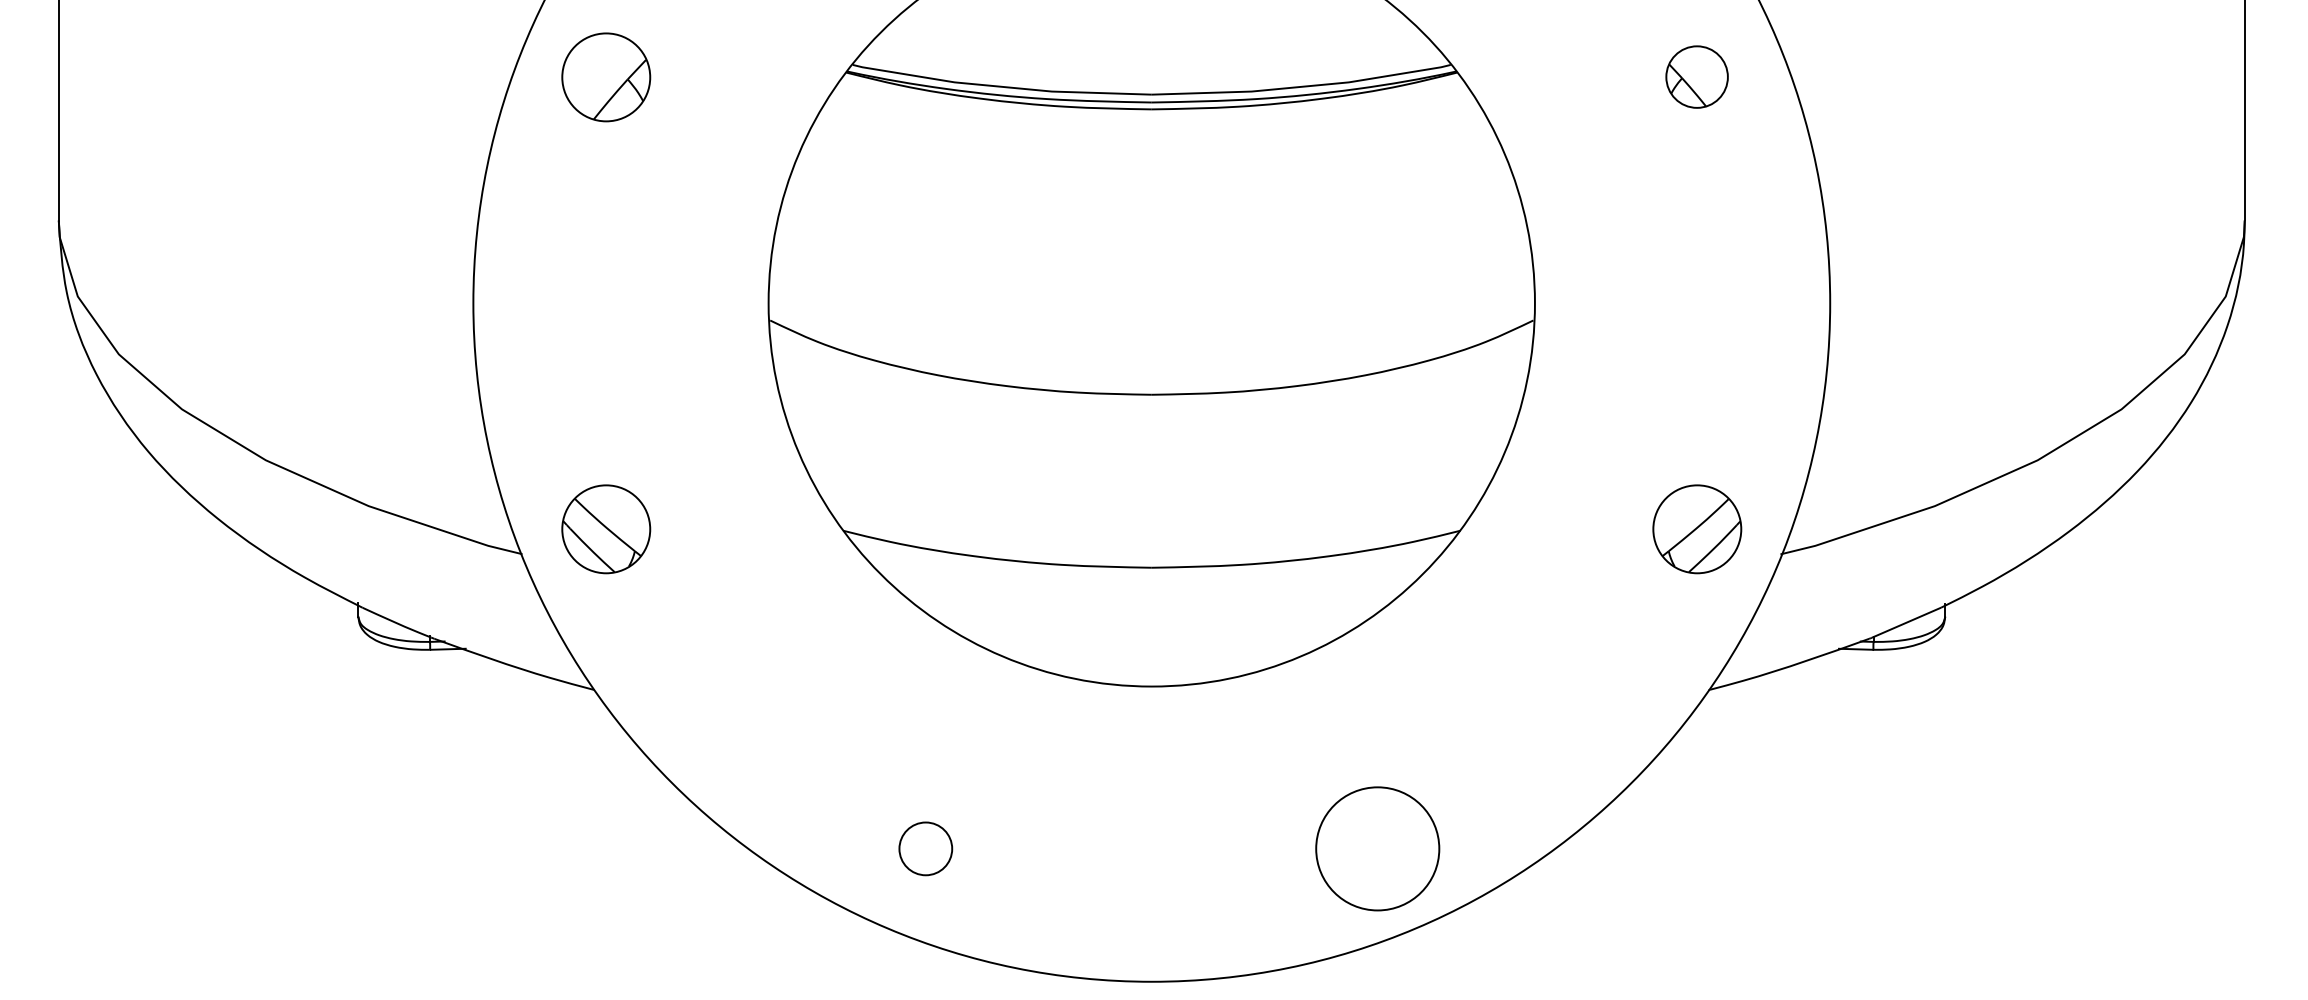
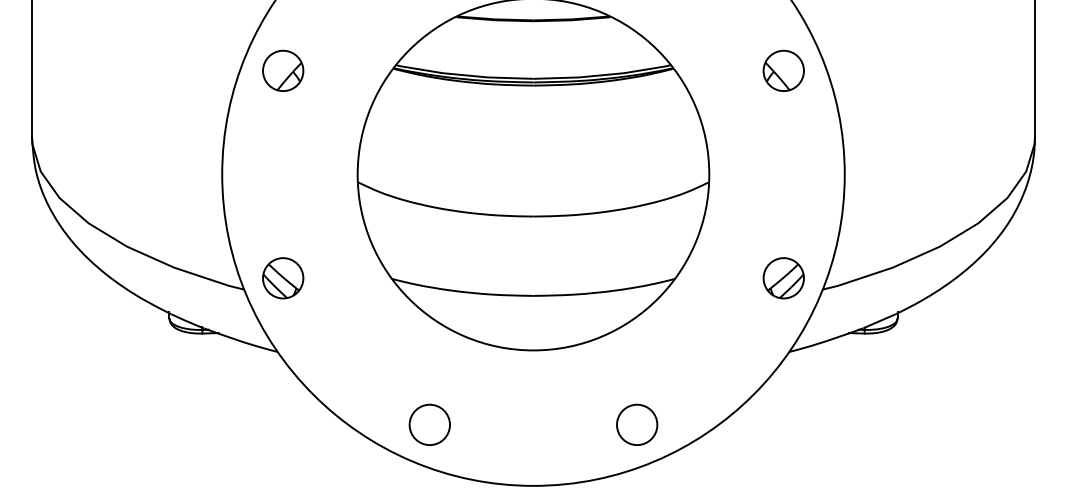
part: (1696, 76) -> (783, 70), size x1.43
circle: (925, 847) -> (429, 424), size x1.67
circle: (1378, 847) -> (637, 424), size x0.71

